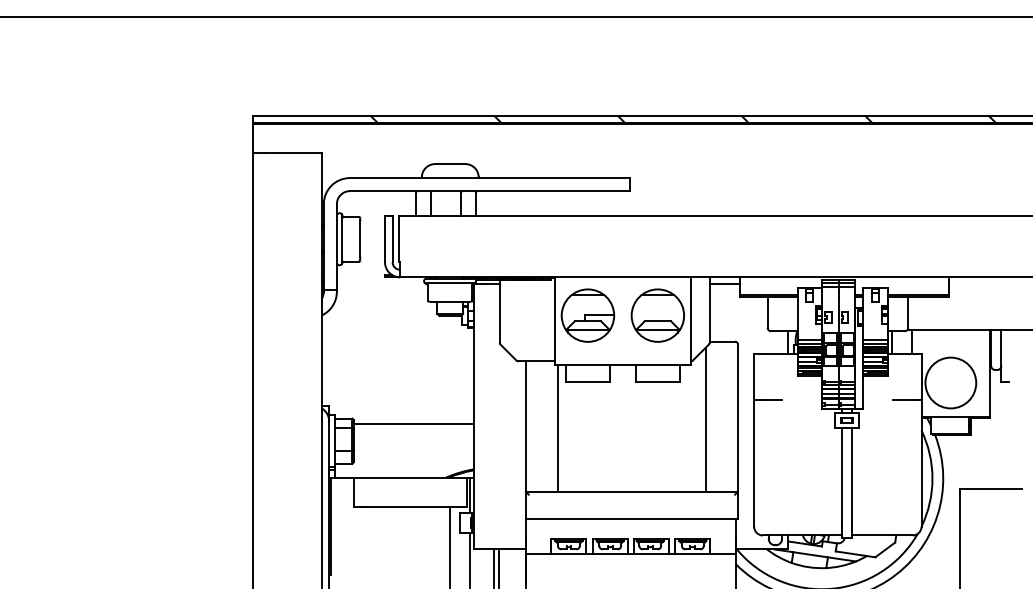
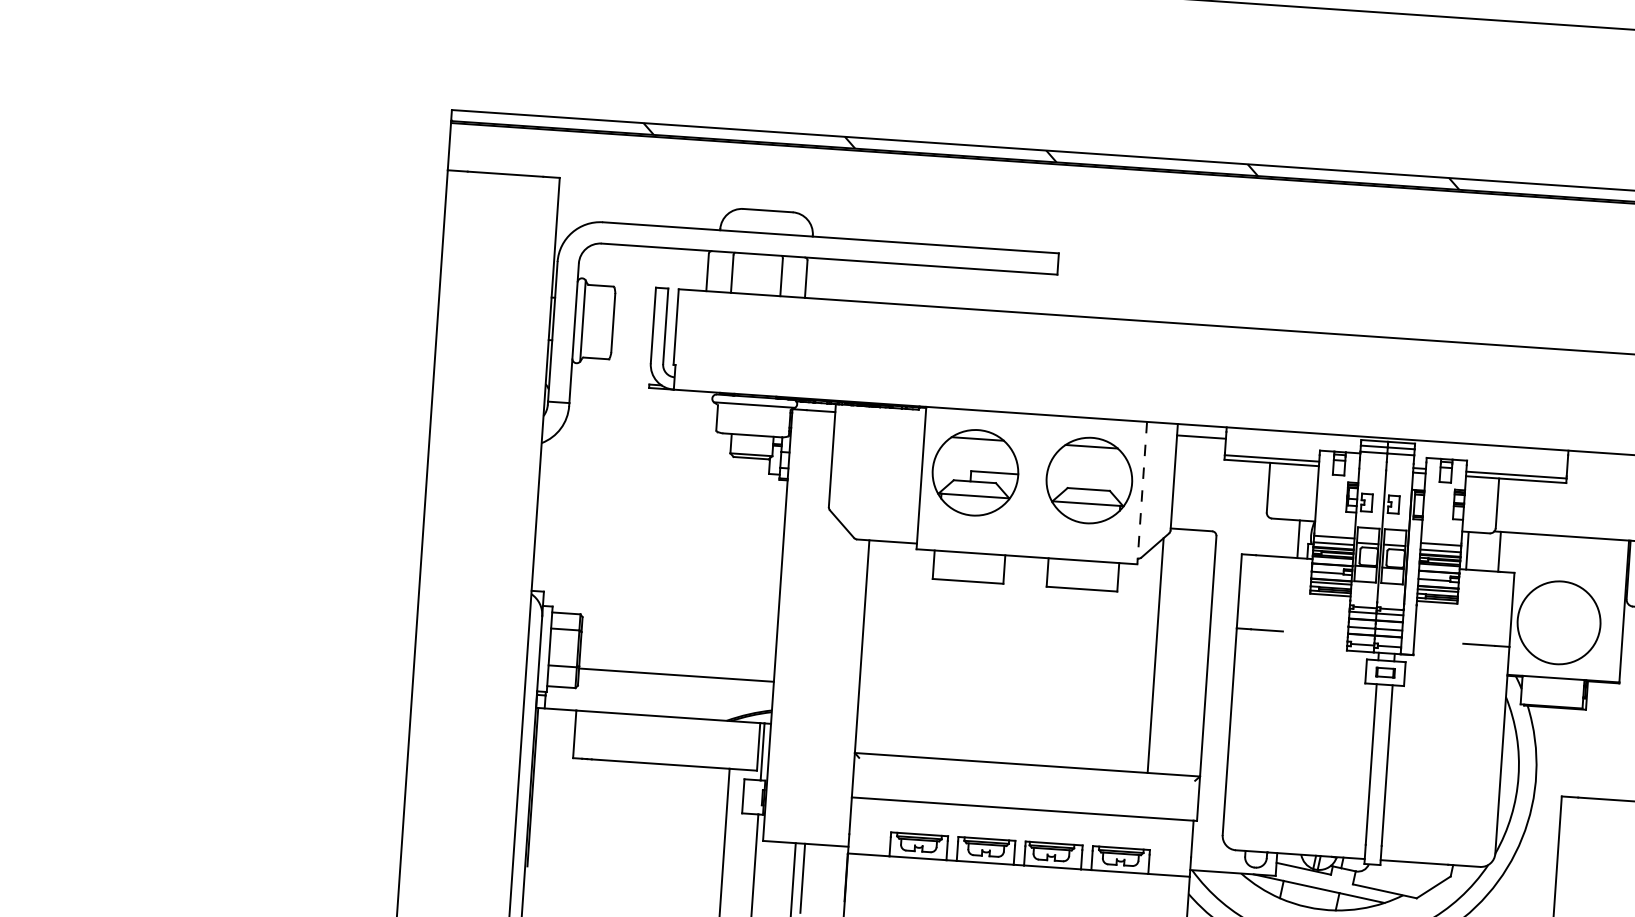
line: (690, 321) -> (1141, 493), solid -> dashed
line: (413, 423) -> (676, 674), moved
line: (558, 427) -> (915, 651), removed

